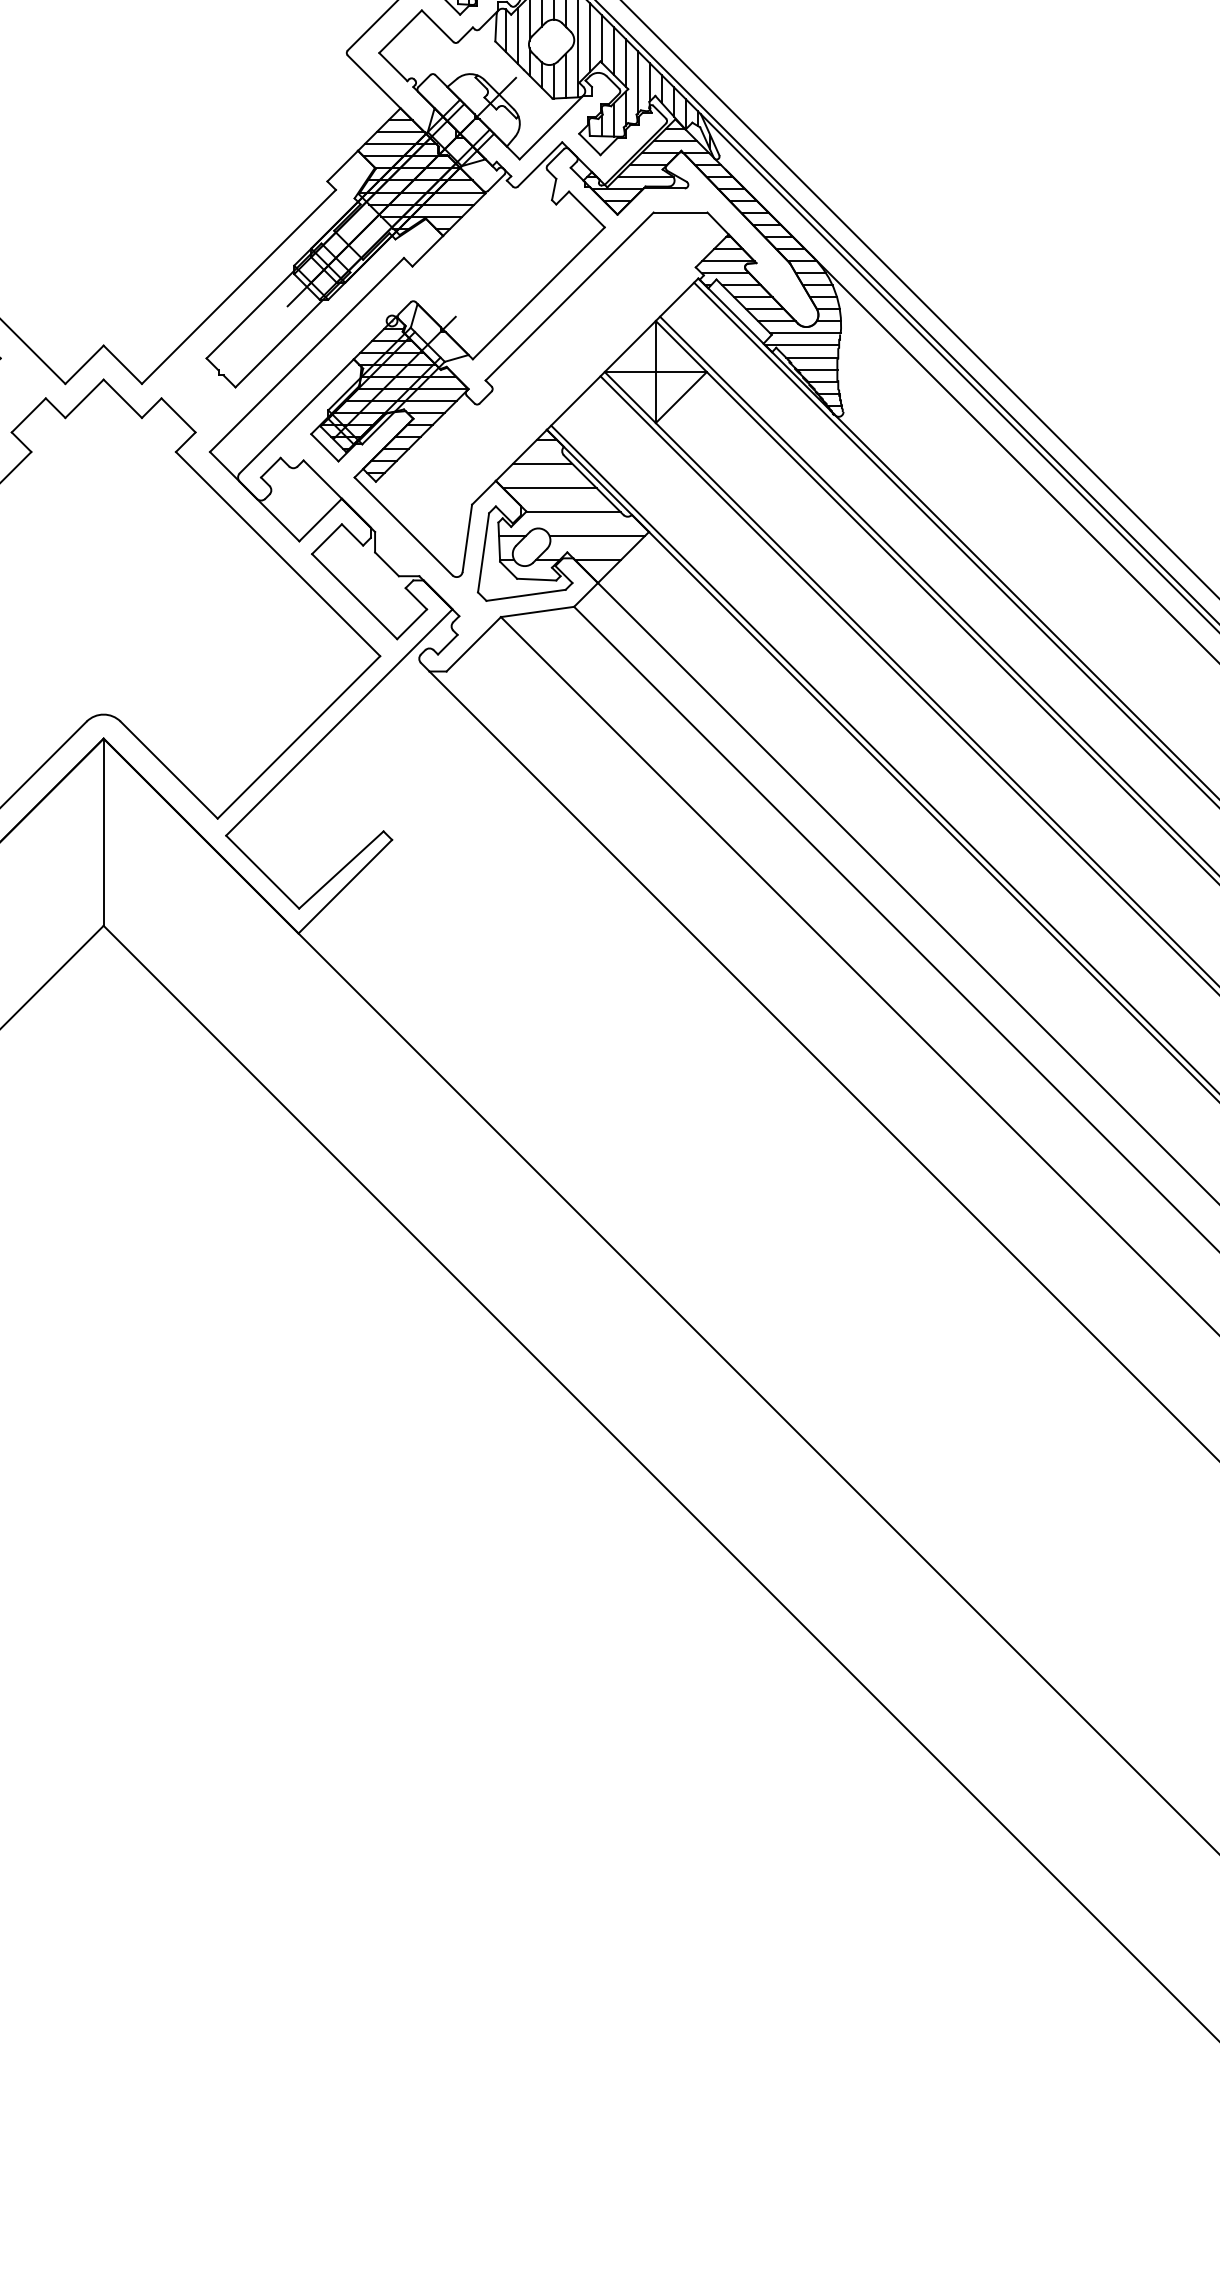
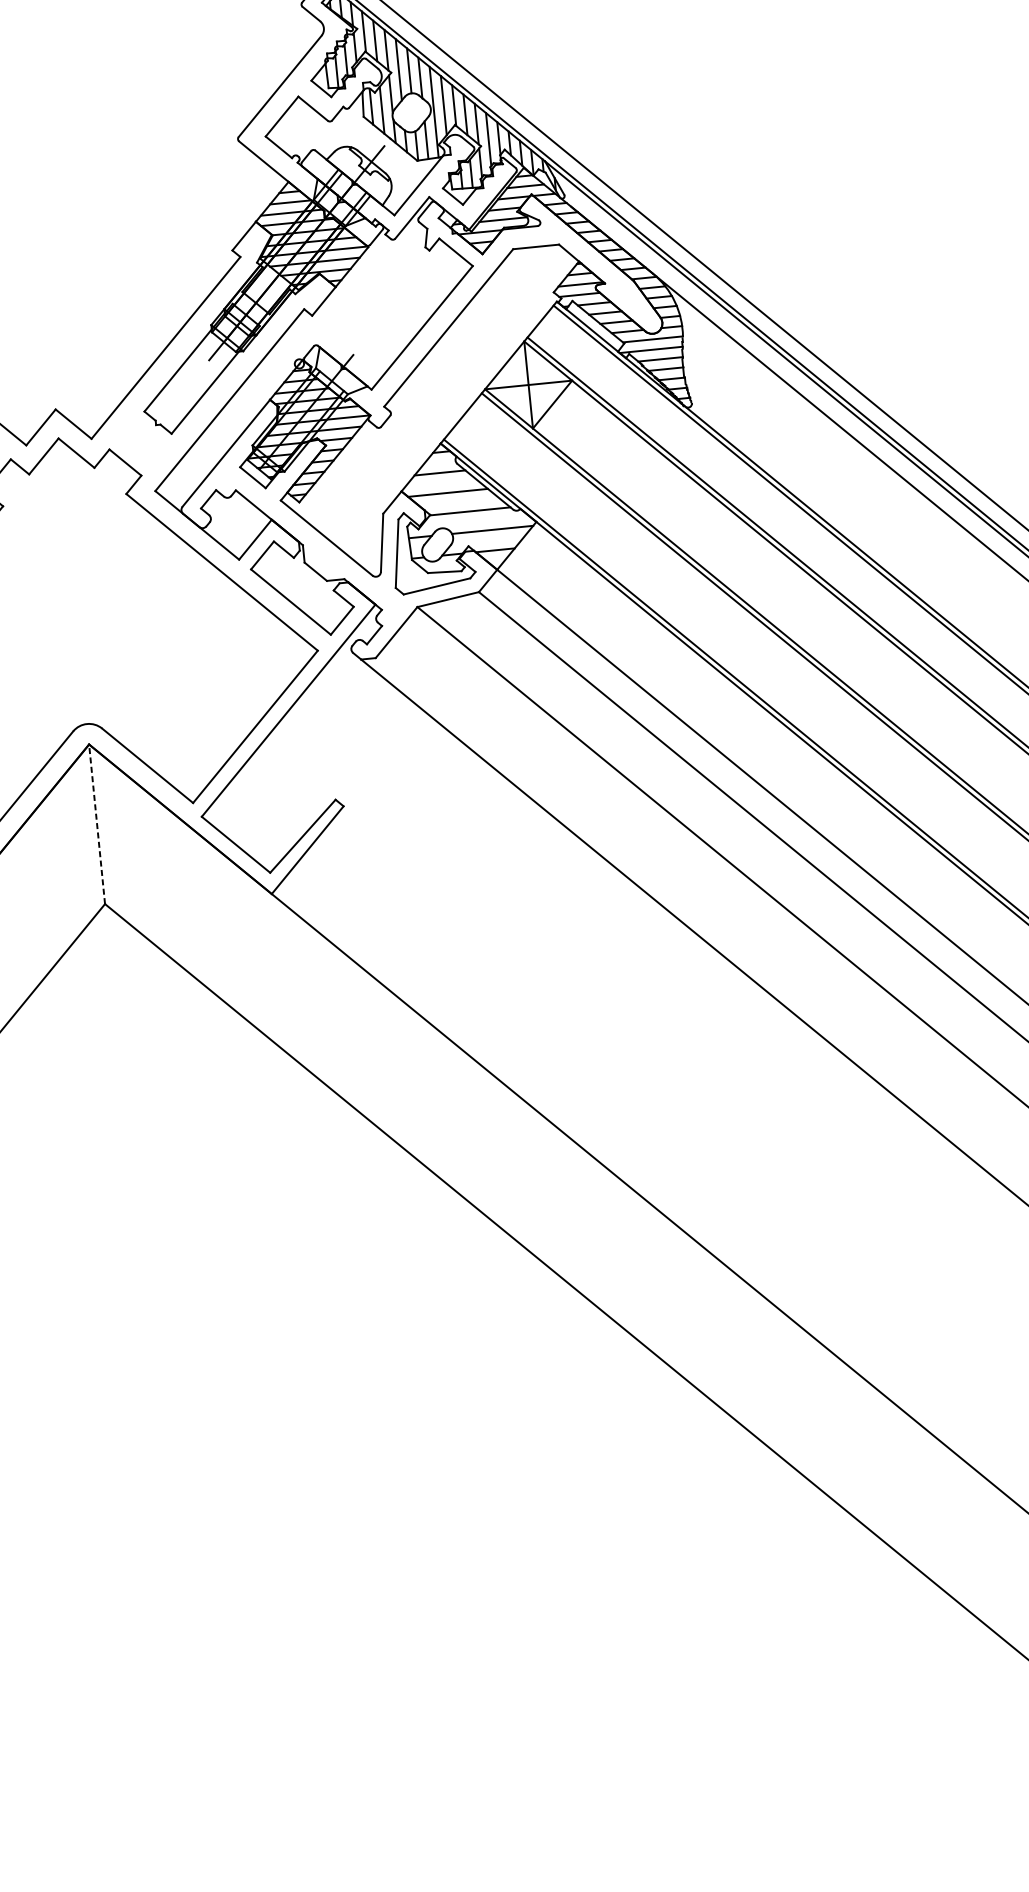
line: (103, 832) -> (96, 824), solid -> dashed

